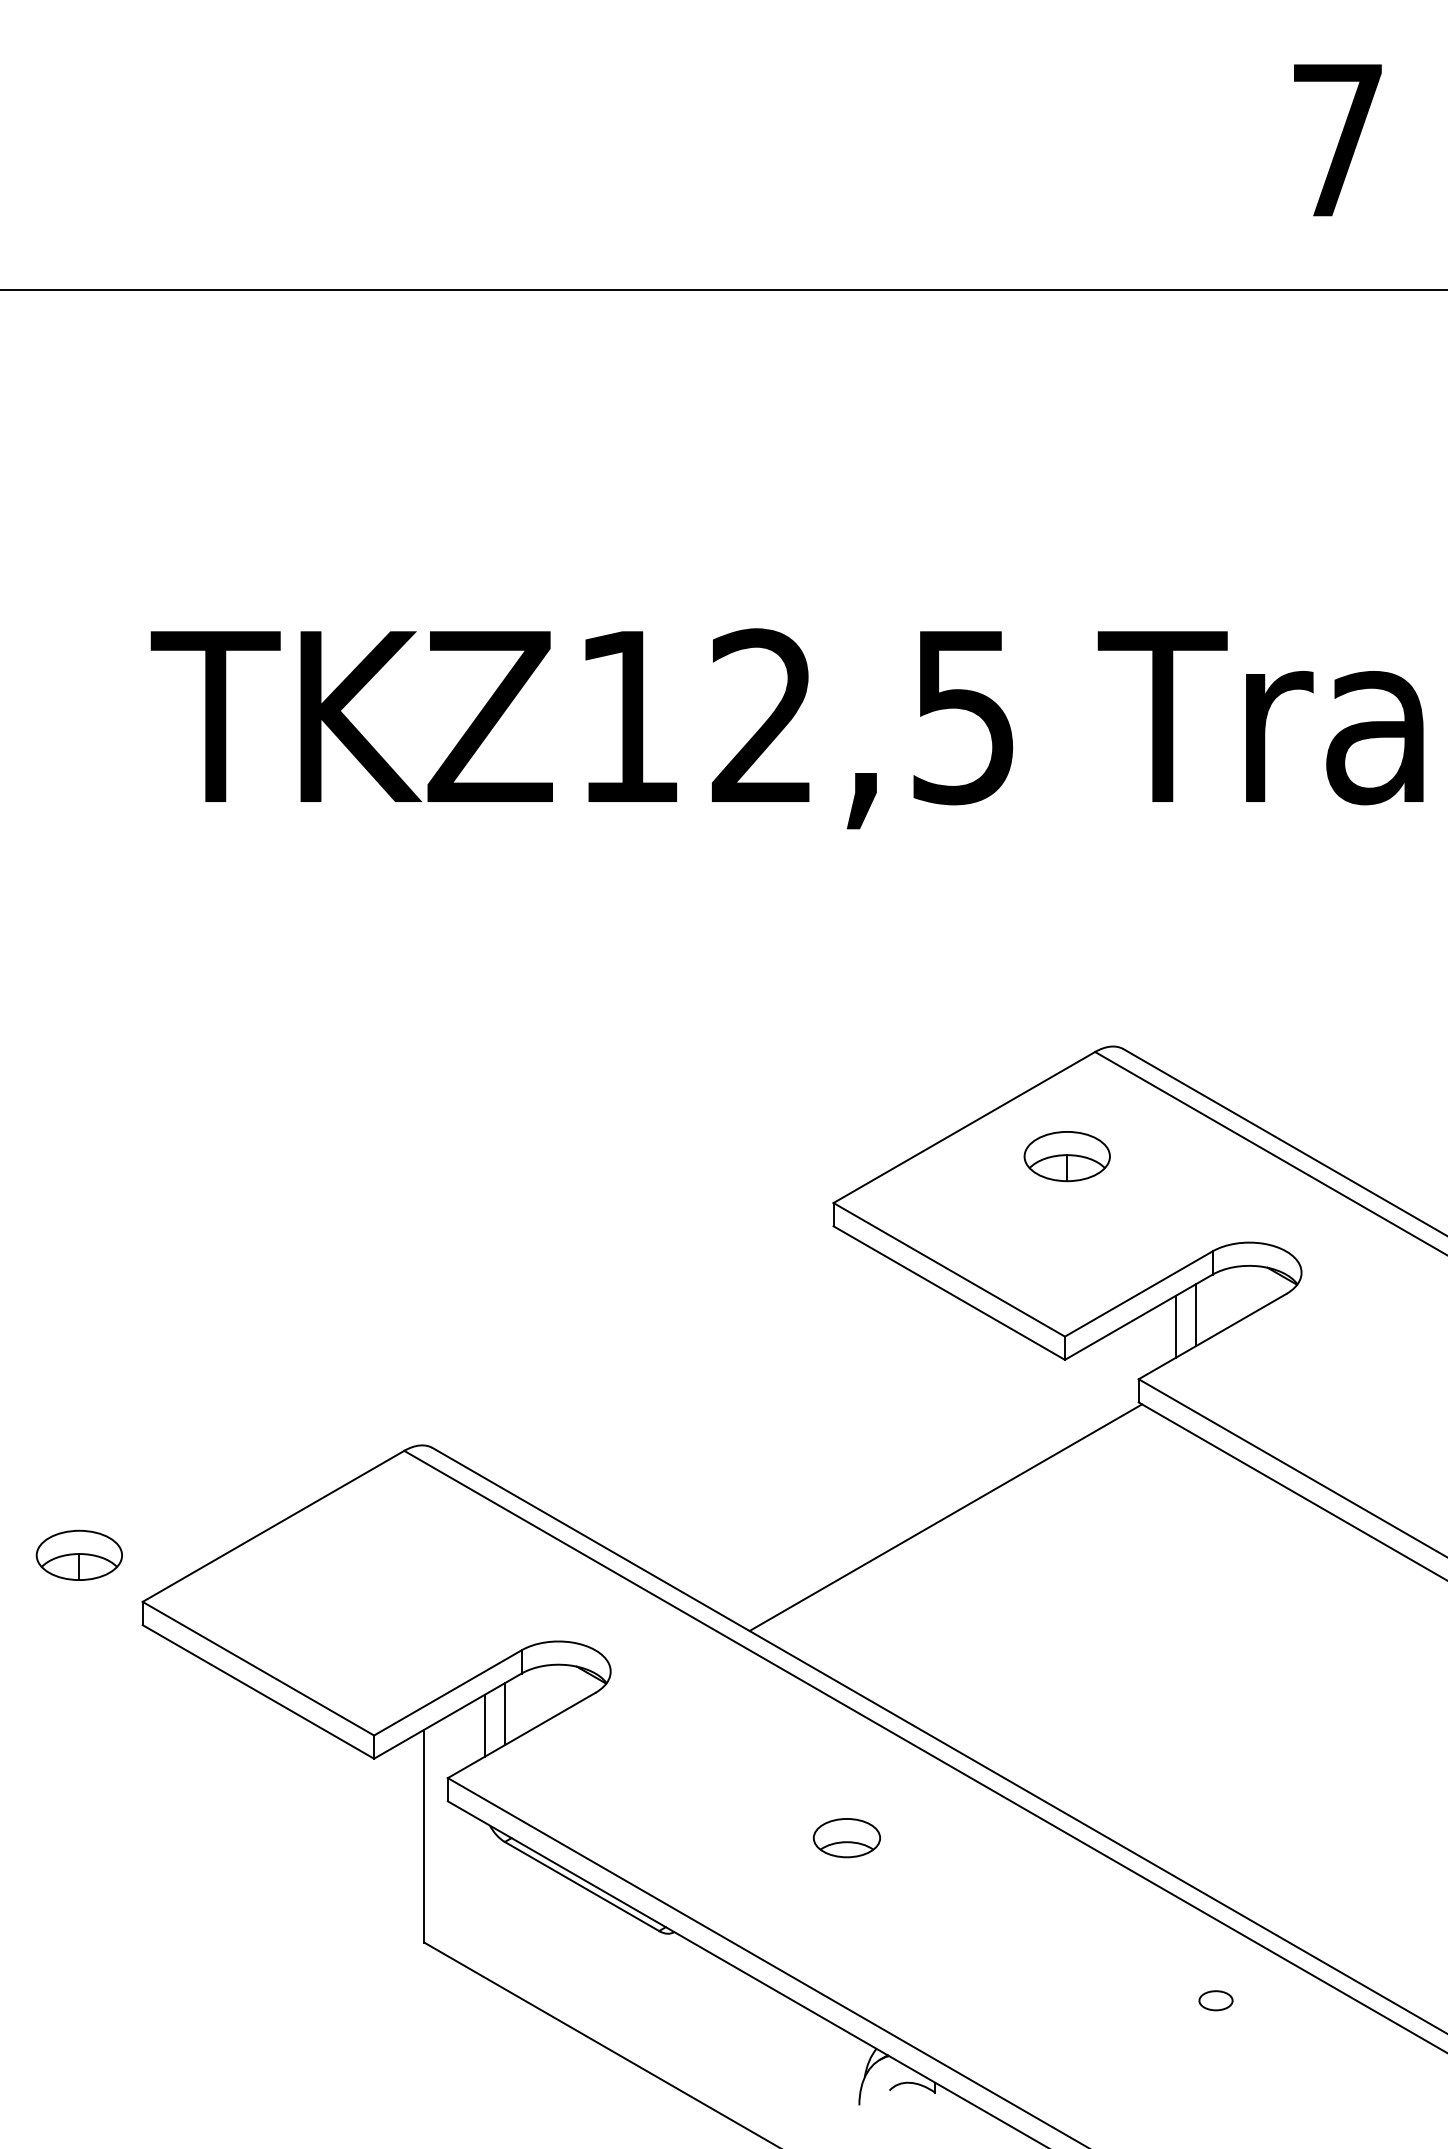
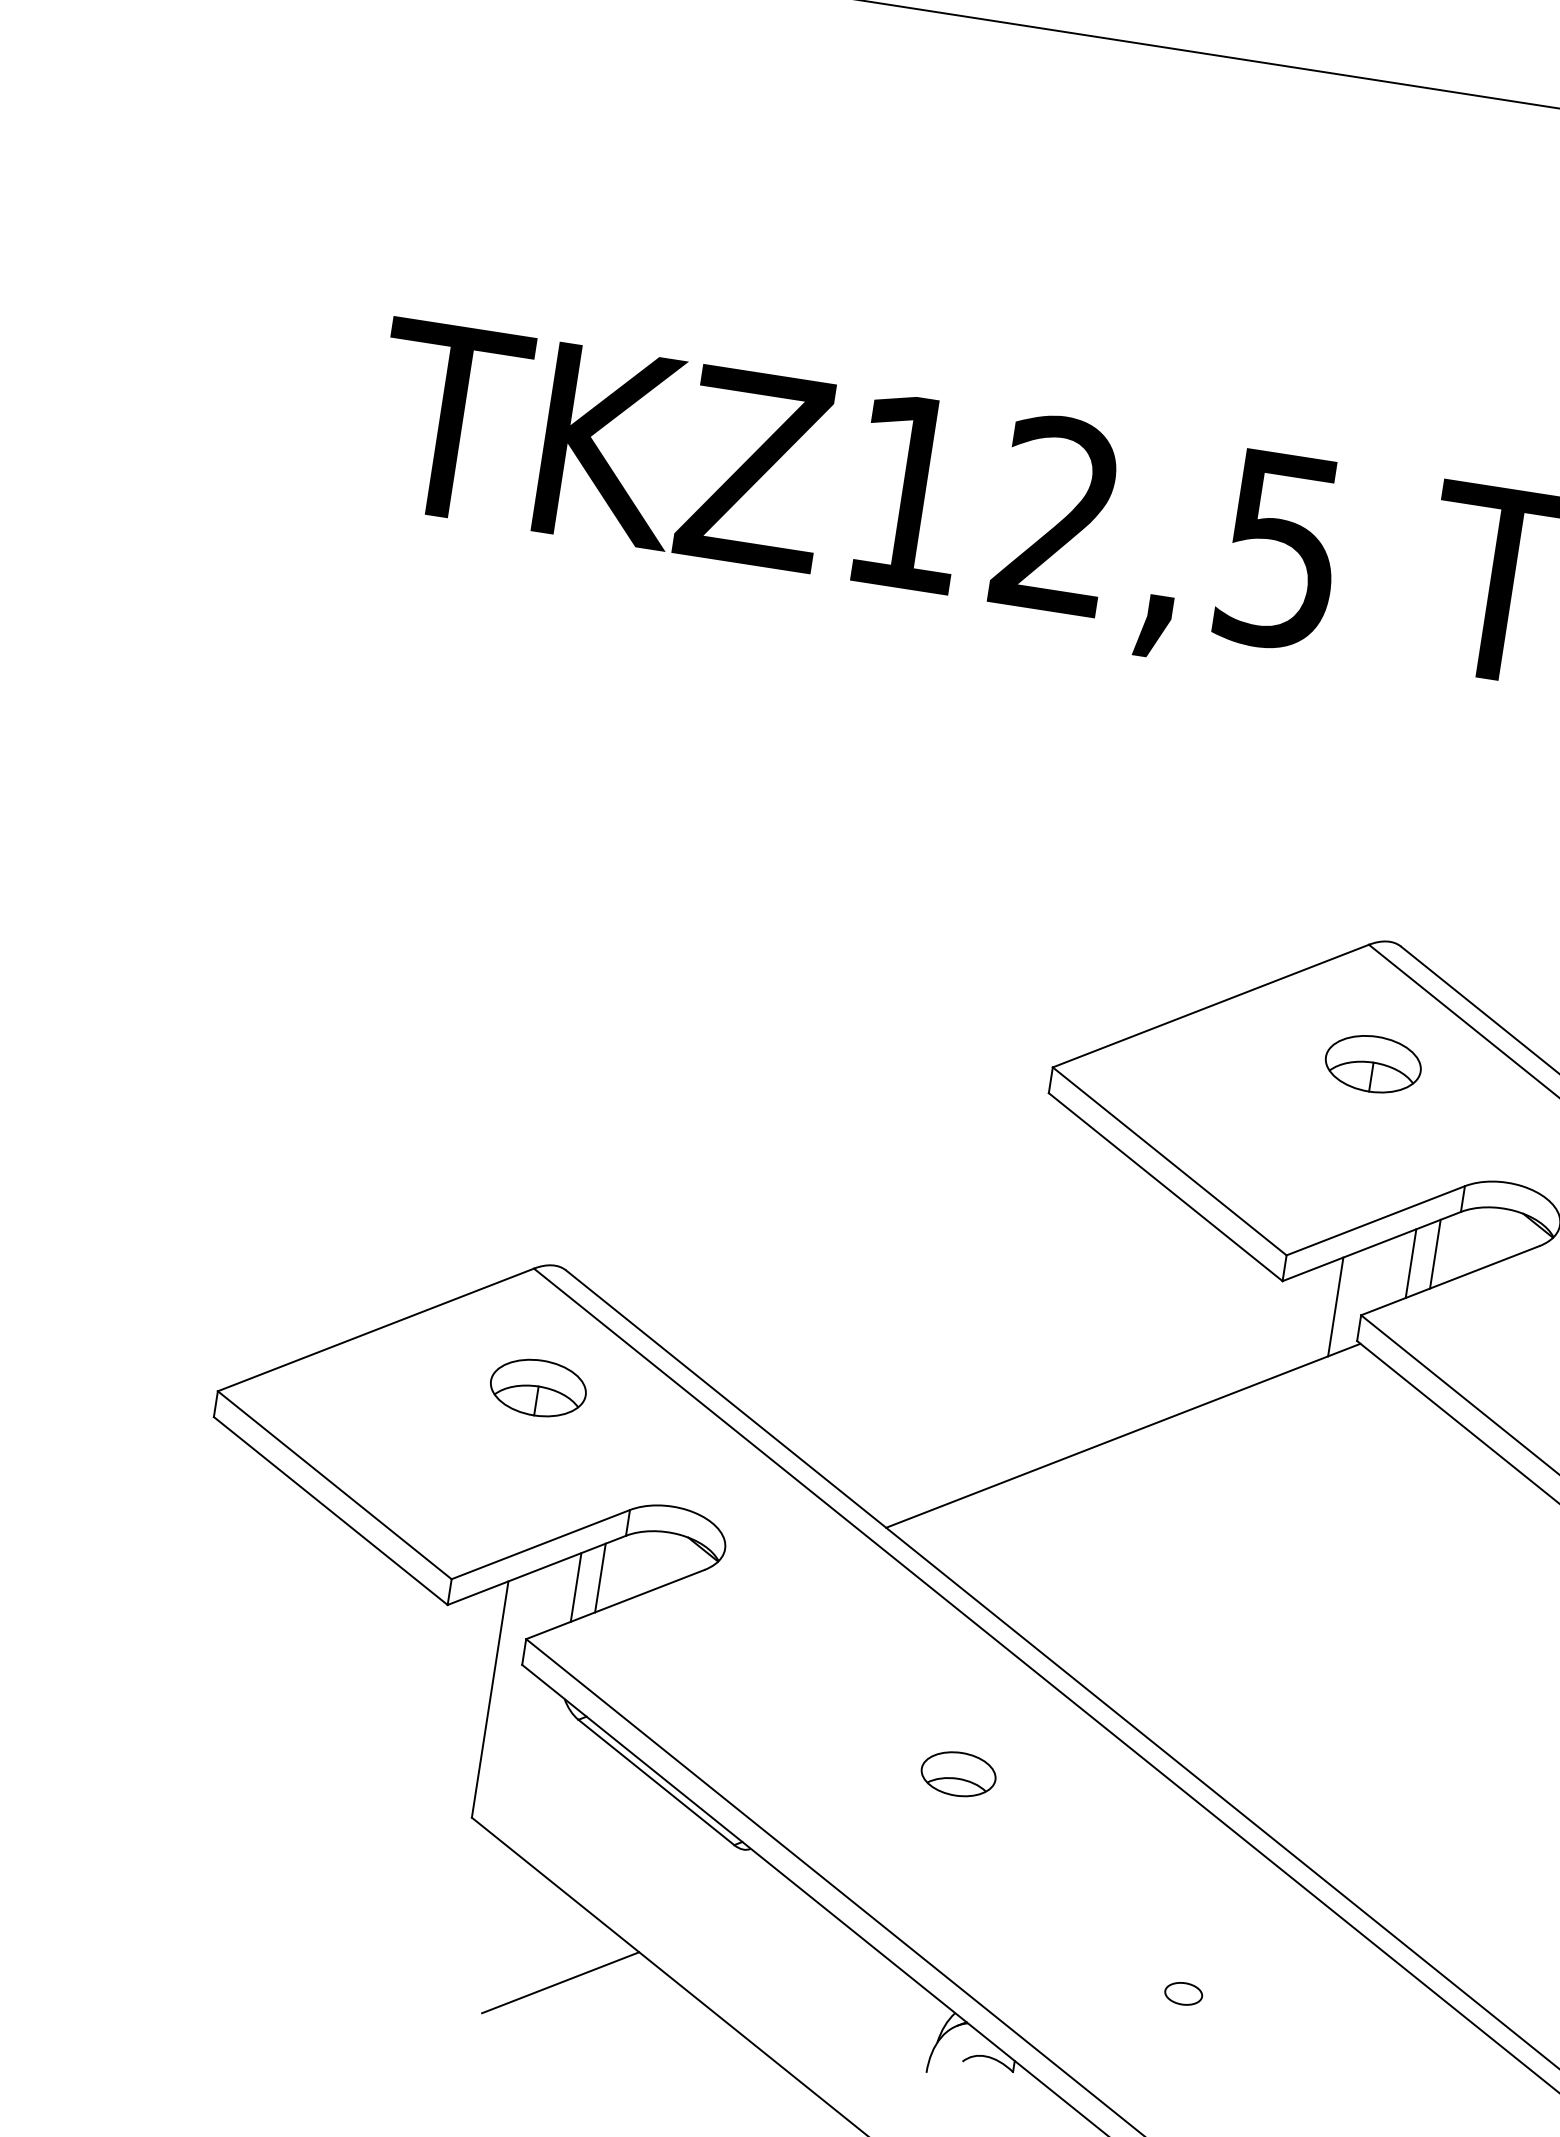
part: (1066, 1156) -> (1372, 1064), moved
line: (1115, 1374) -> (1336, 1306), added
part: (78, 1554) -> (537, 1386), moved
part: (1215, 2000) -> (1183, 1993), moved
line: (525, 2075) -> (561, 1982), added

